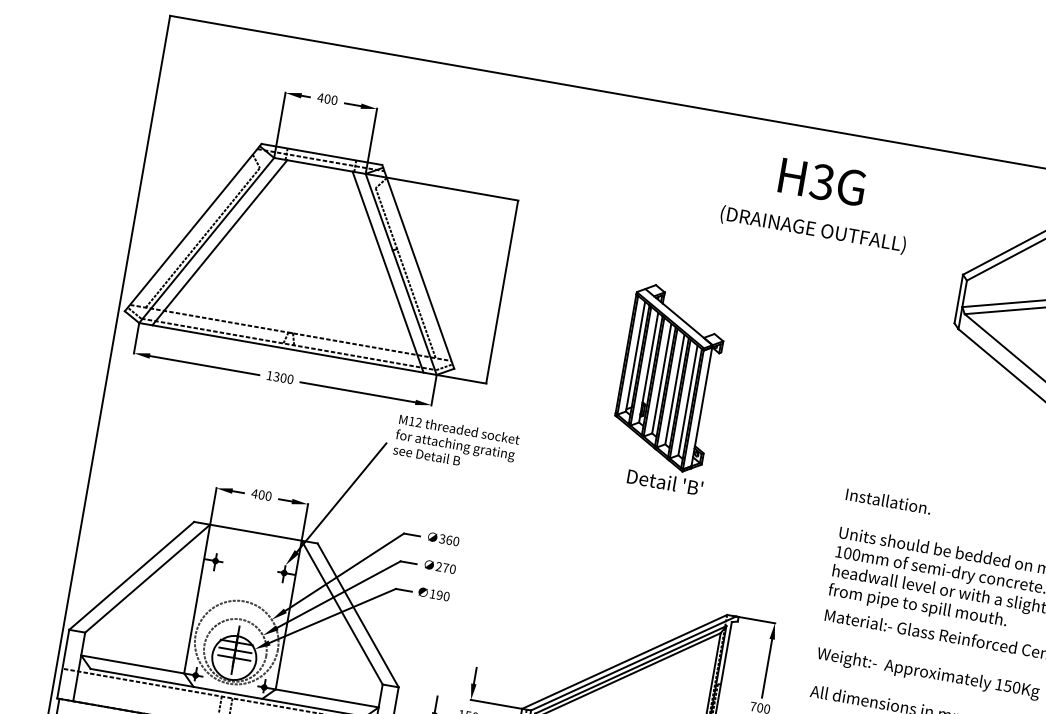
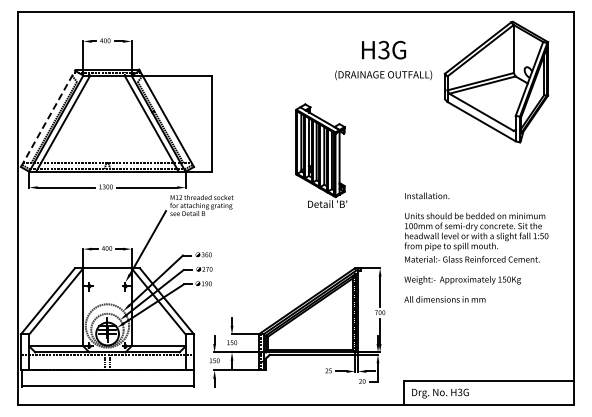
text: (817, 201) -> (383, 60), moved
line: (193, 228) -> (48, 118), solid -> dashed
part: (669, 387) -> (321, 155), moved

